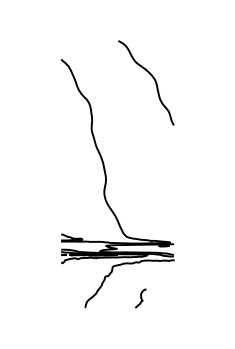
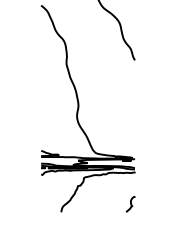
curve: (140, 298) -> (130, 204), moved

